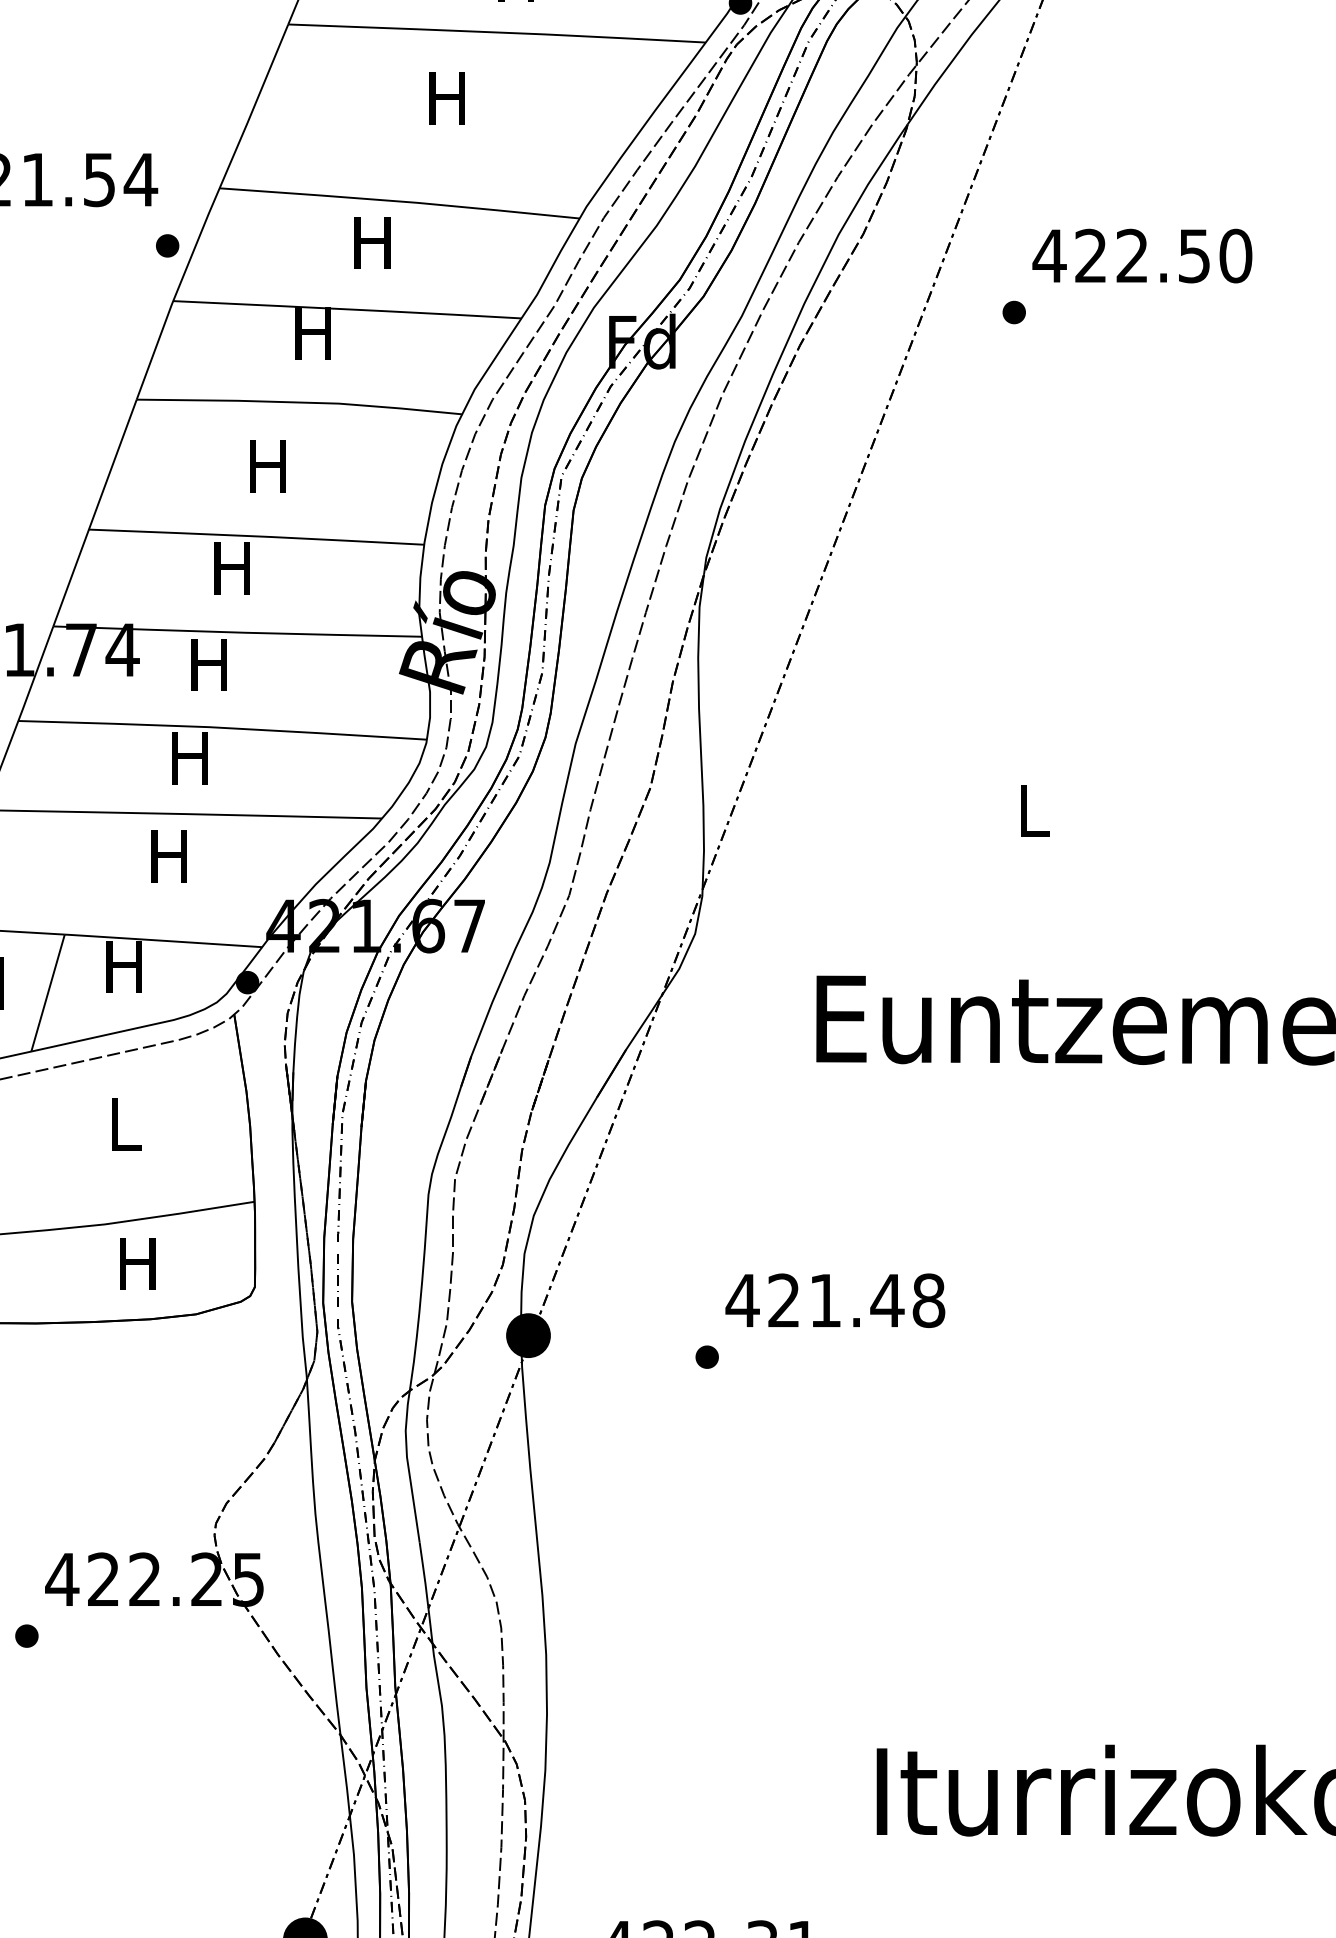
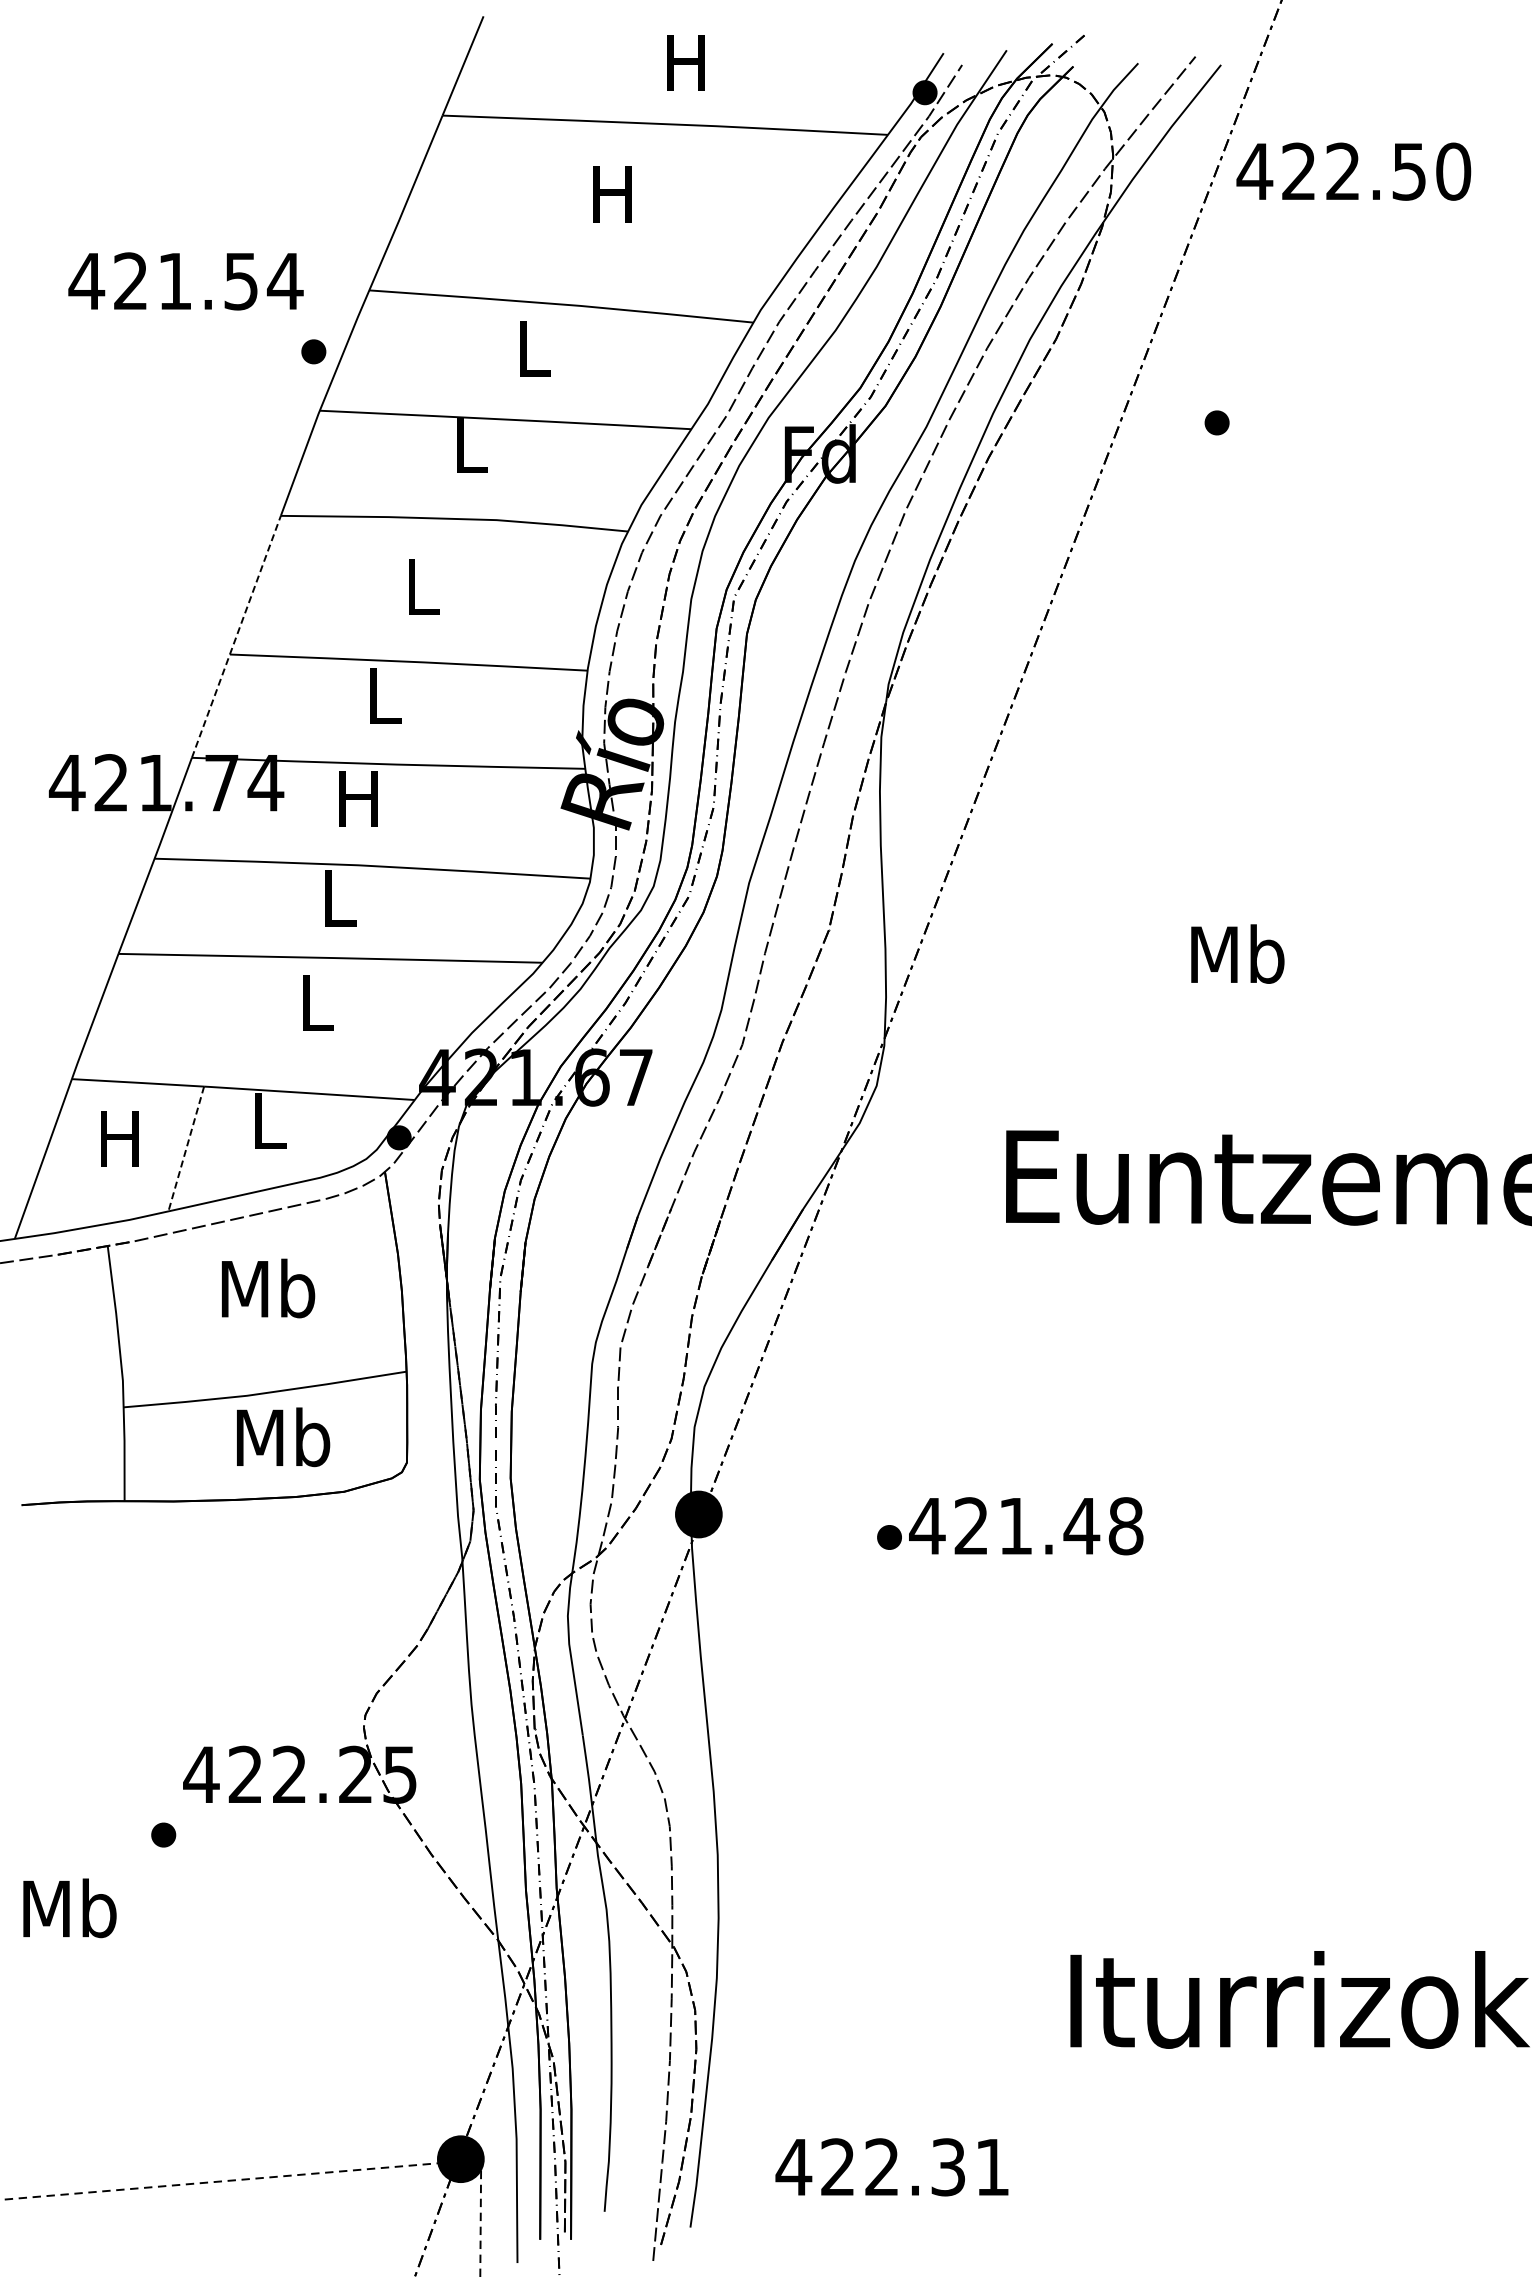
text: (372, 242) -> (532, 348), H -> L
text: (1142, 255) -> (1353, 171), moved
text: (313, 332) -> (469, 444), H -> L
text: (267, 465) -> (420, 586), H -> L
line: (95, 512) -> (236, 636), solid -> dashed
text: (231, 568) -> (382, 695), H -> L
text: (189, 758) -> (337, 898), H -> L
text: (1033, 809) -> (1237, 953), L -> Mb
text: (169, 855) -> (315, 1002), H -> L
text: (124, 966) -> (267, 1120), H -> L
line: (48, 993) -> (186, 1149), solid -> dashed
text: (125, 1123) -> (268, 1288), L -> Mb
text: (139, 1263) -> (283, 1437), H -> Mb
text: (835, 1300) -> (1026, 1526), moved

